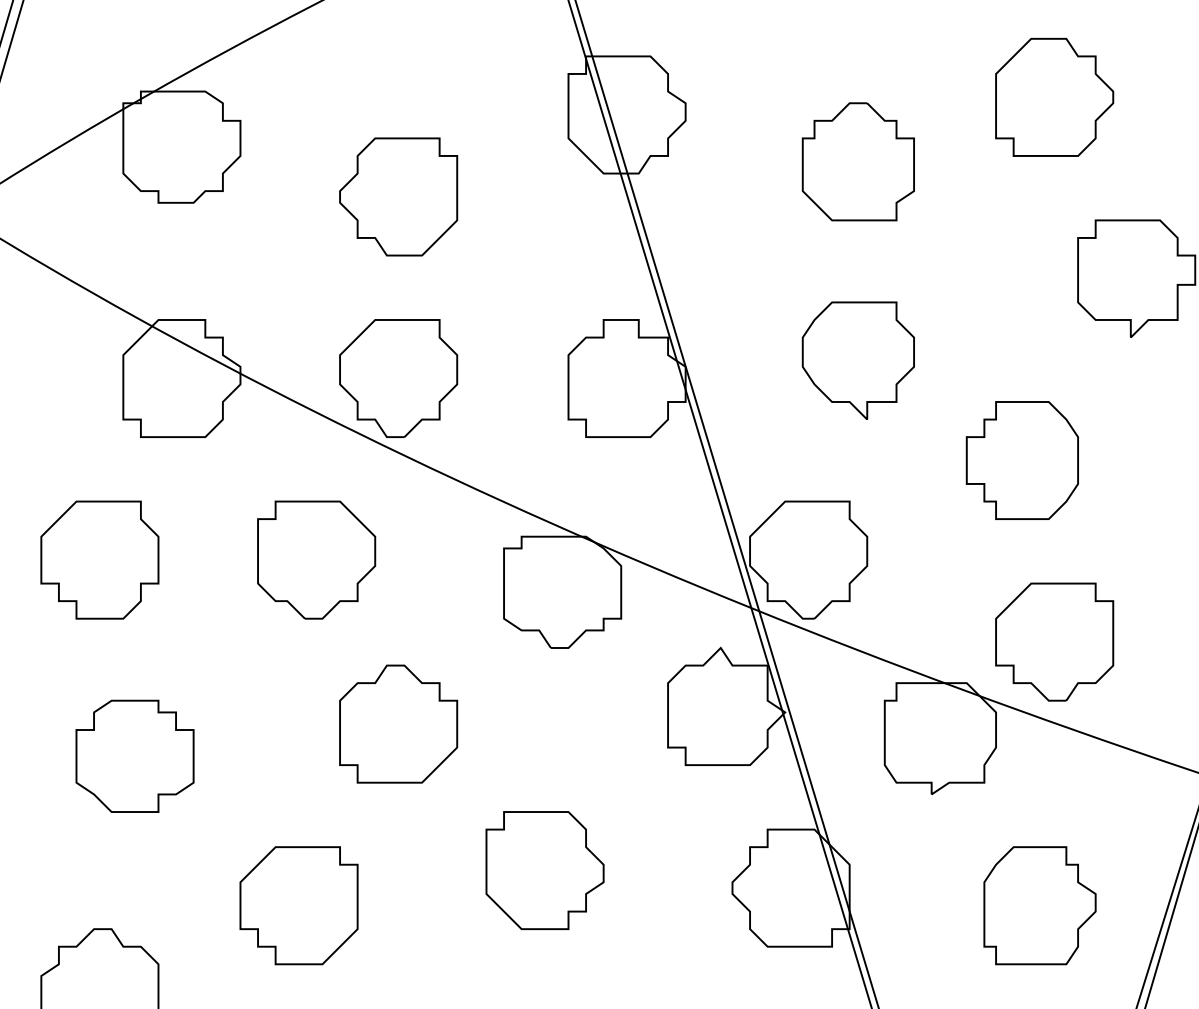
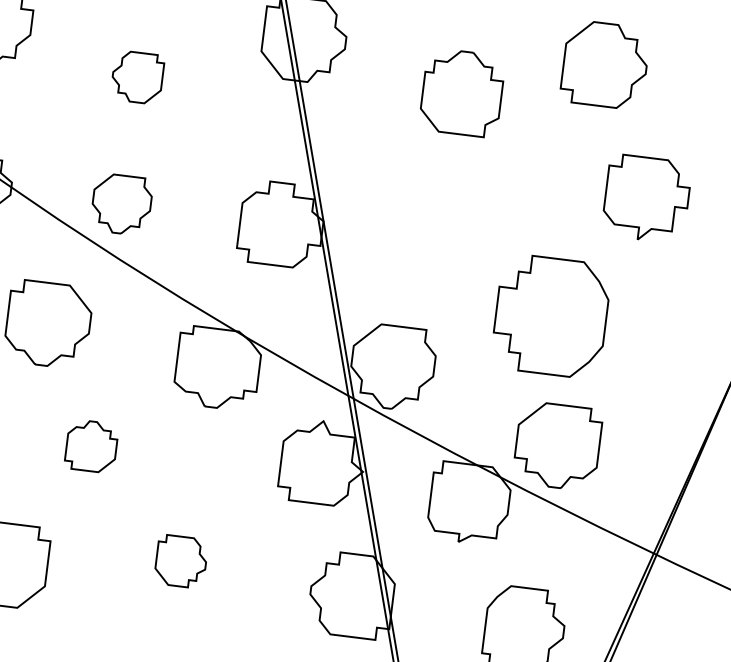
part: (398, 196) -> (137, 77), size x0.6
part: (857, 360) -> (444, 231), removed
part: (398, 378) -> (121, 204), size x0.7
part: (1021, 460) -> (550, 316), size x1.4
part: (398, 723) -> (91, 445), size x0.6
part: (544, 870) -> (180, 561), size x0.6

